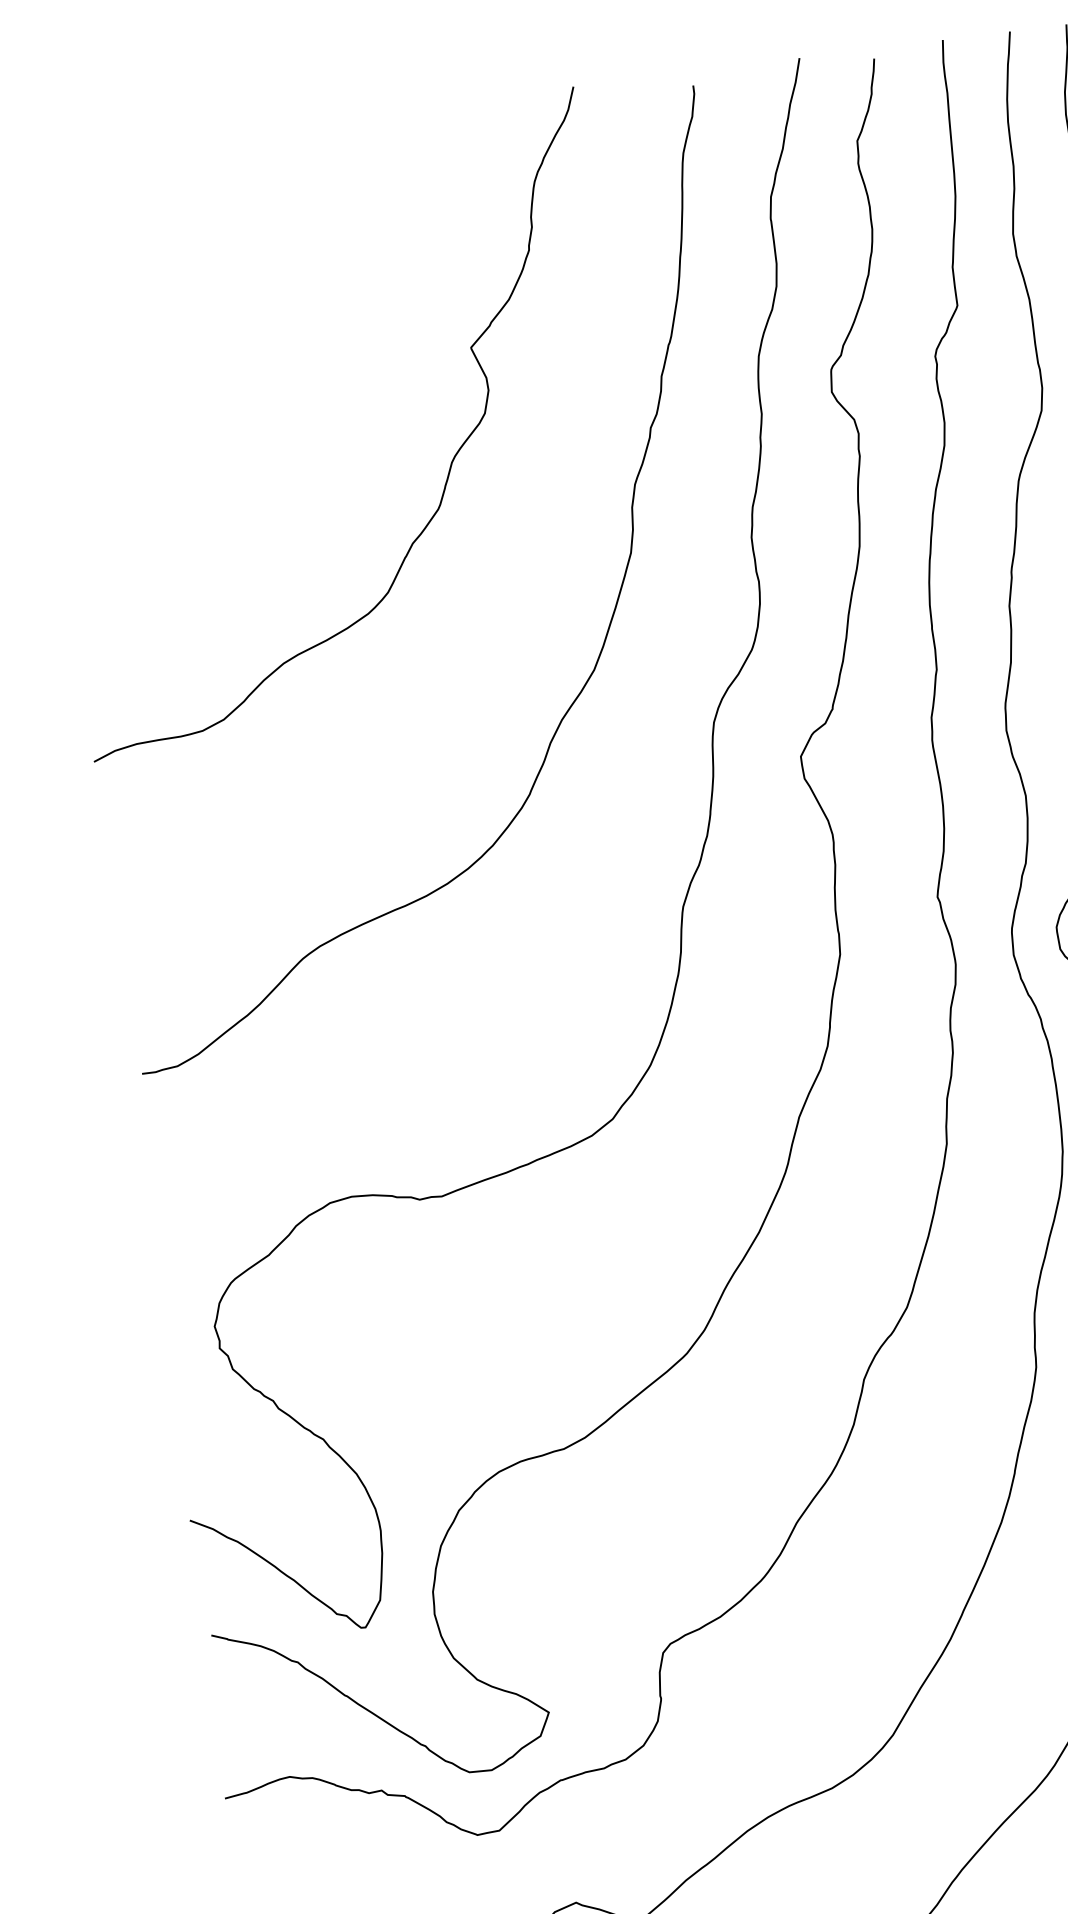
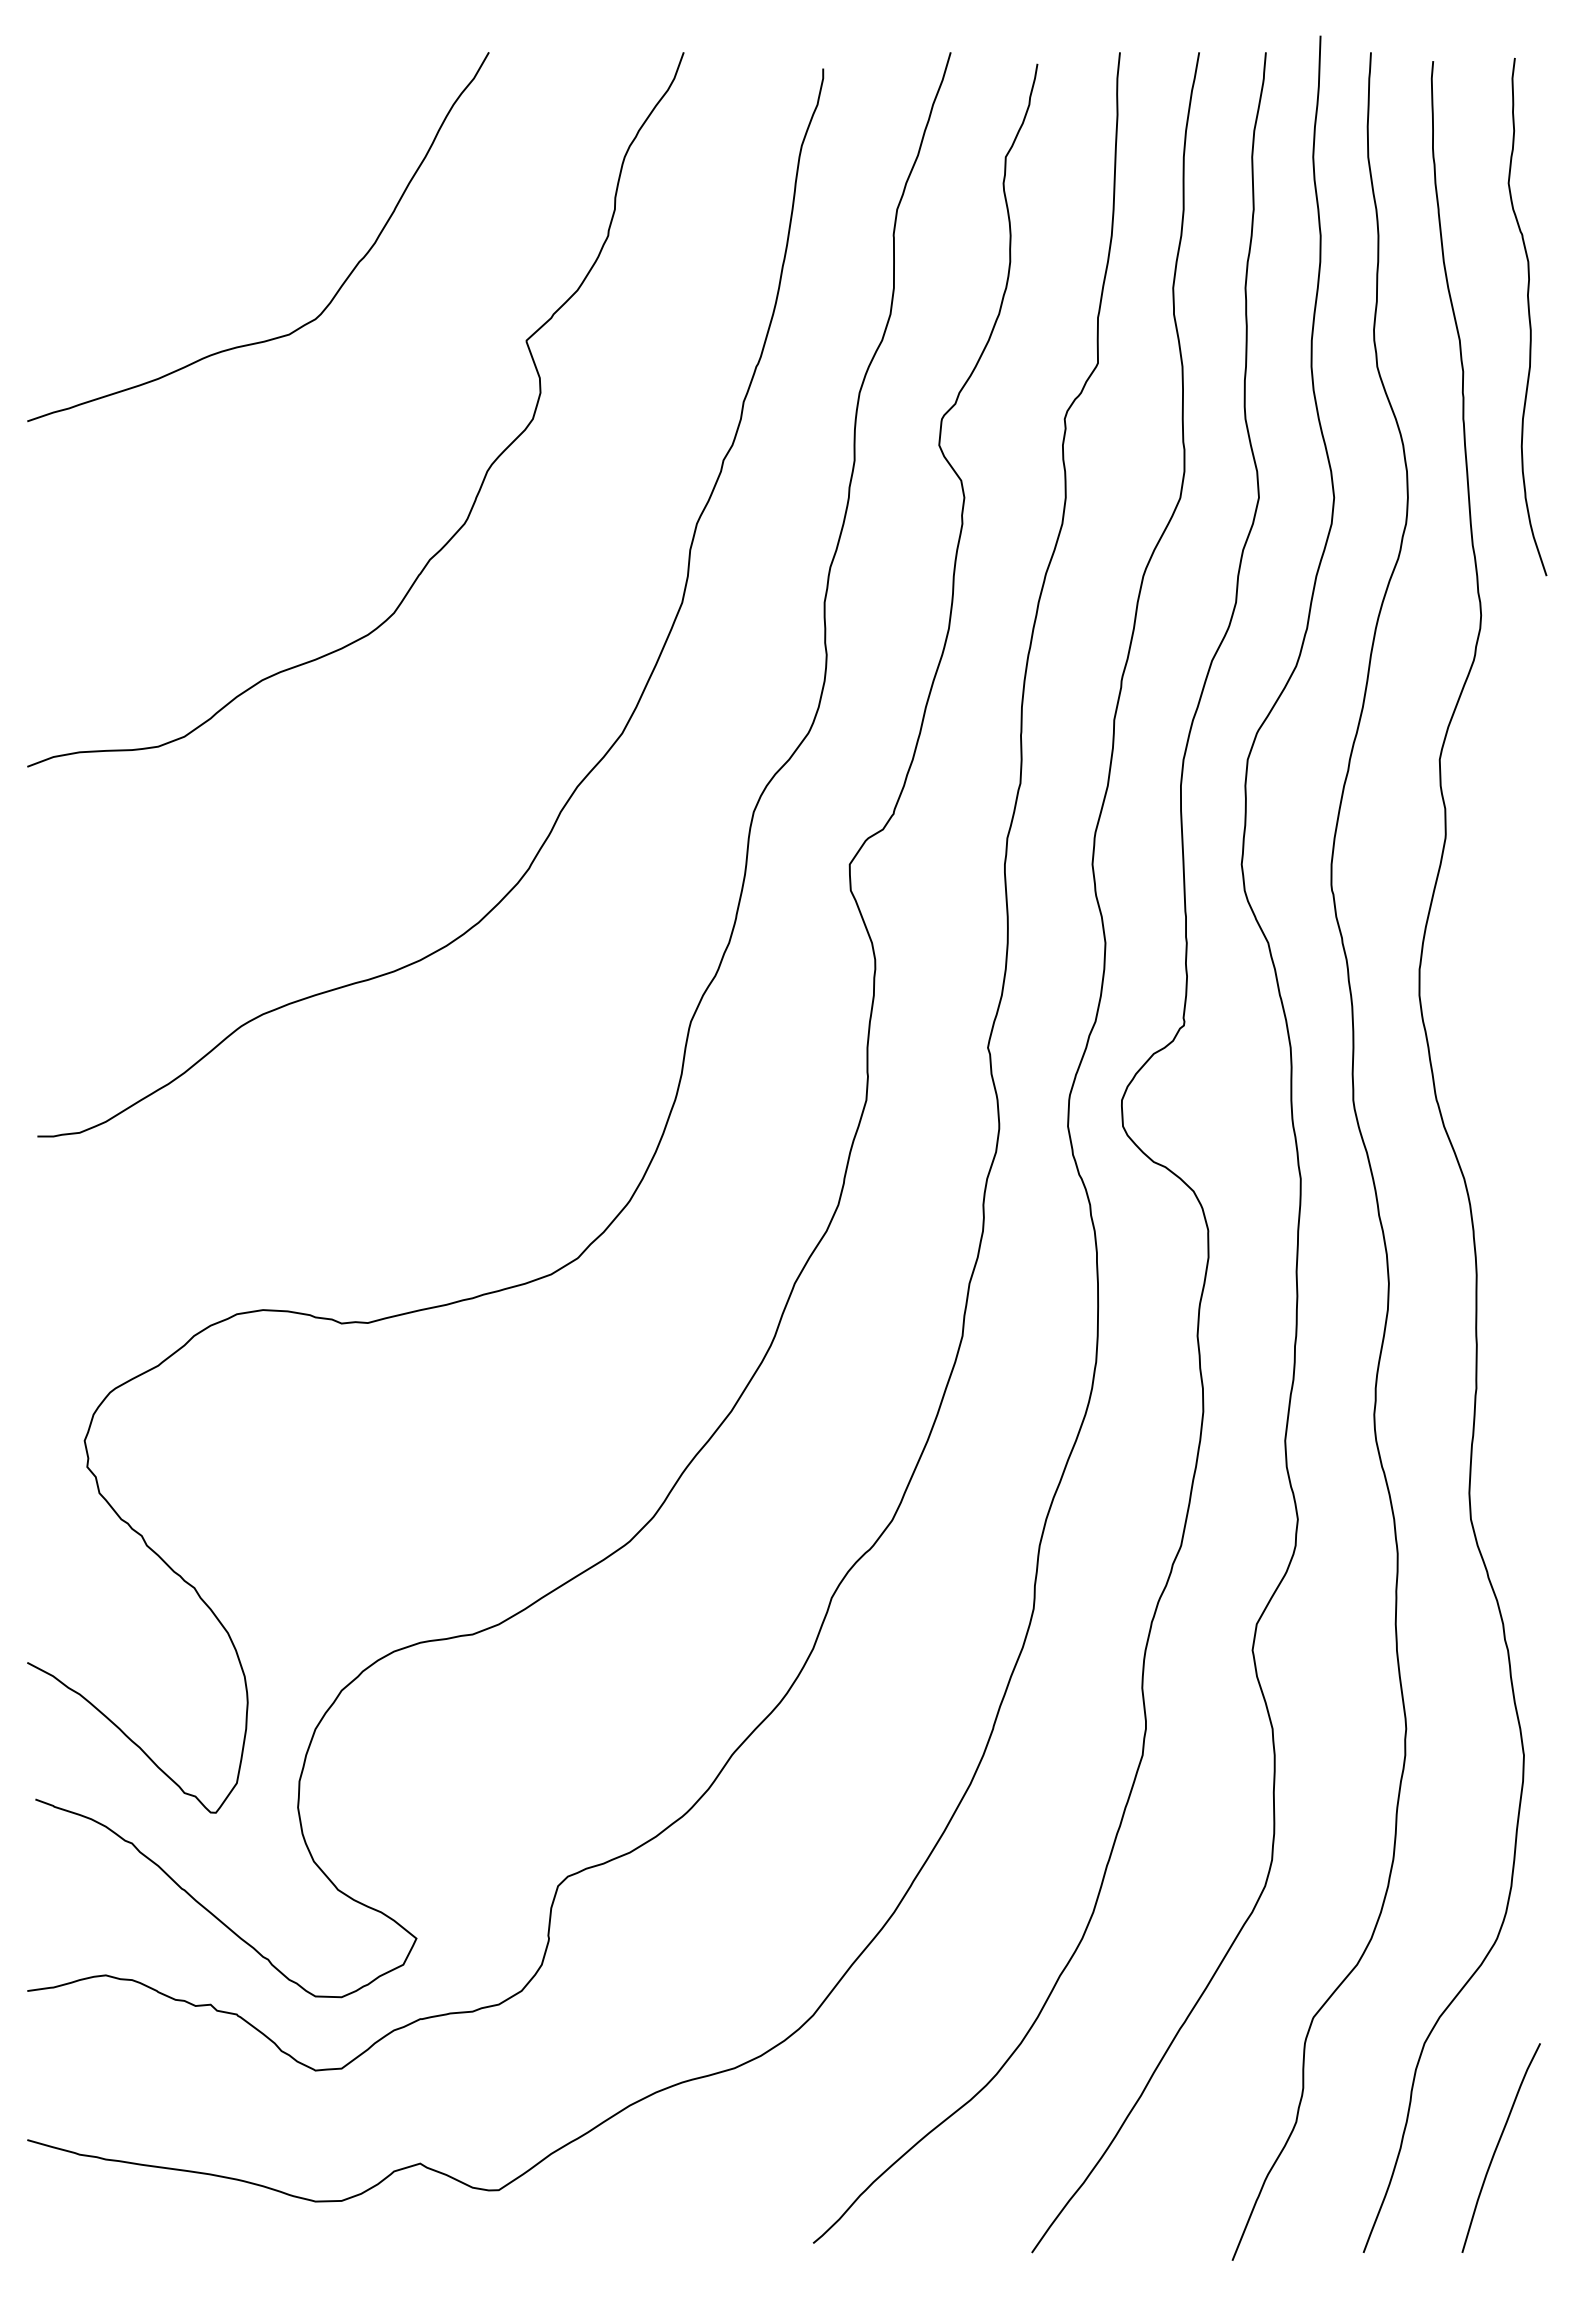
curve: (304, 326) -> (336, 291), added

